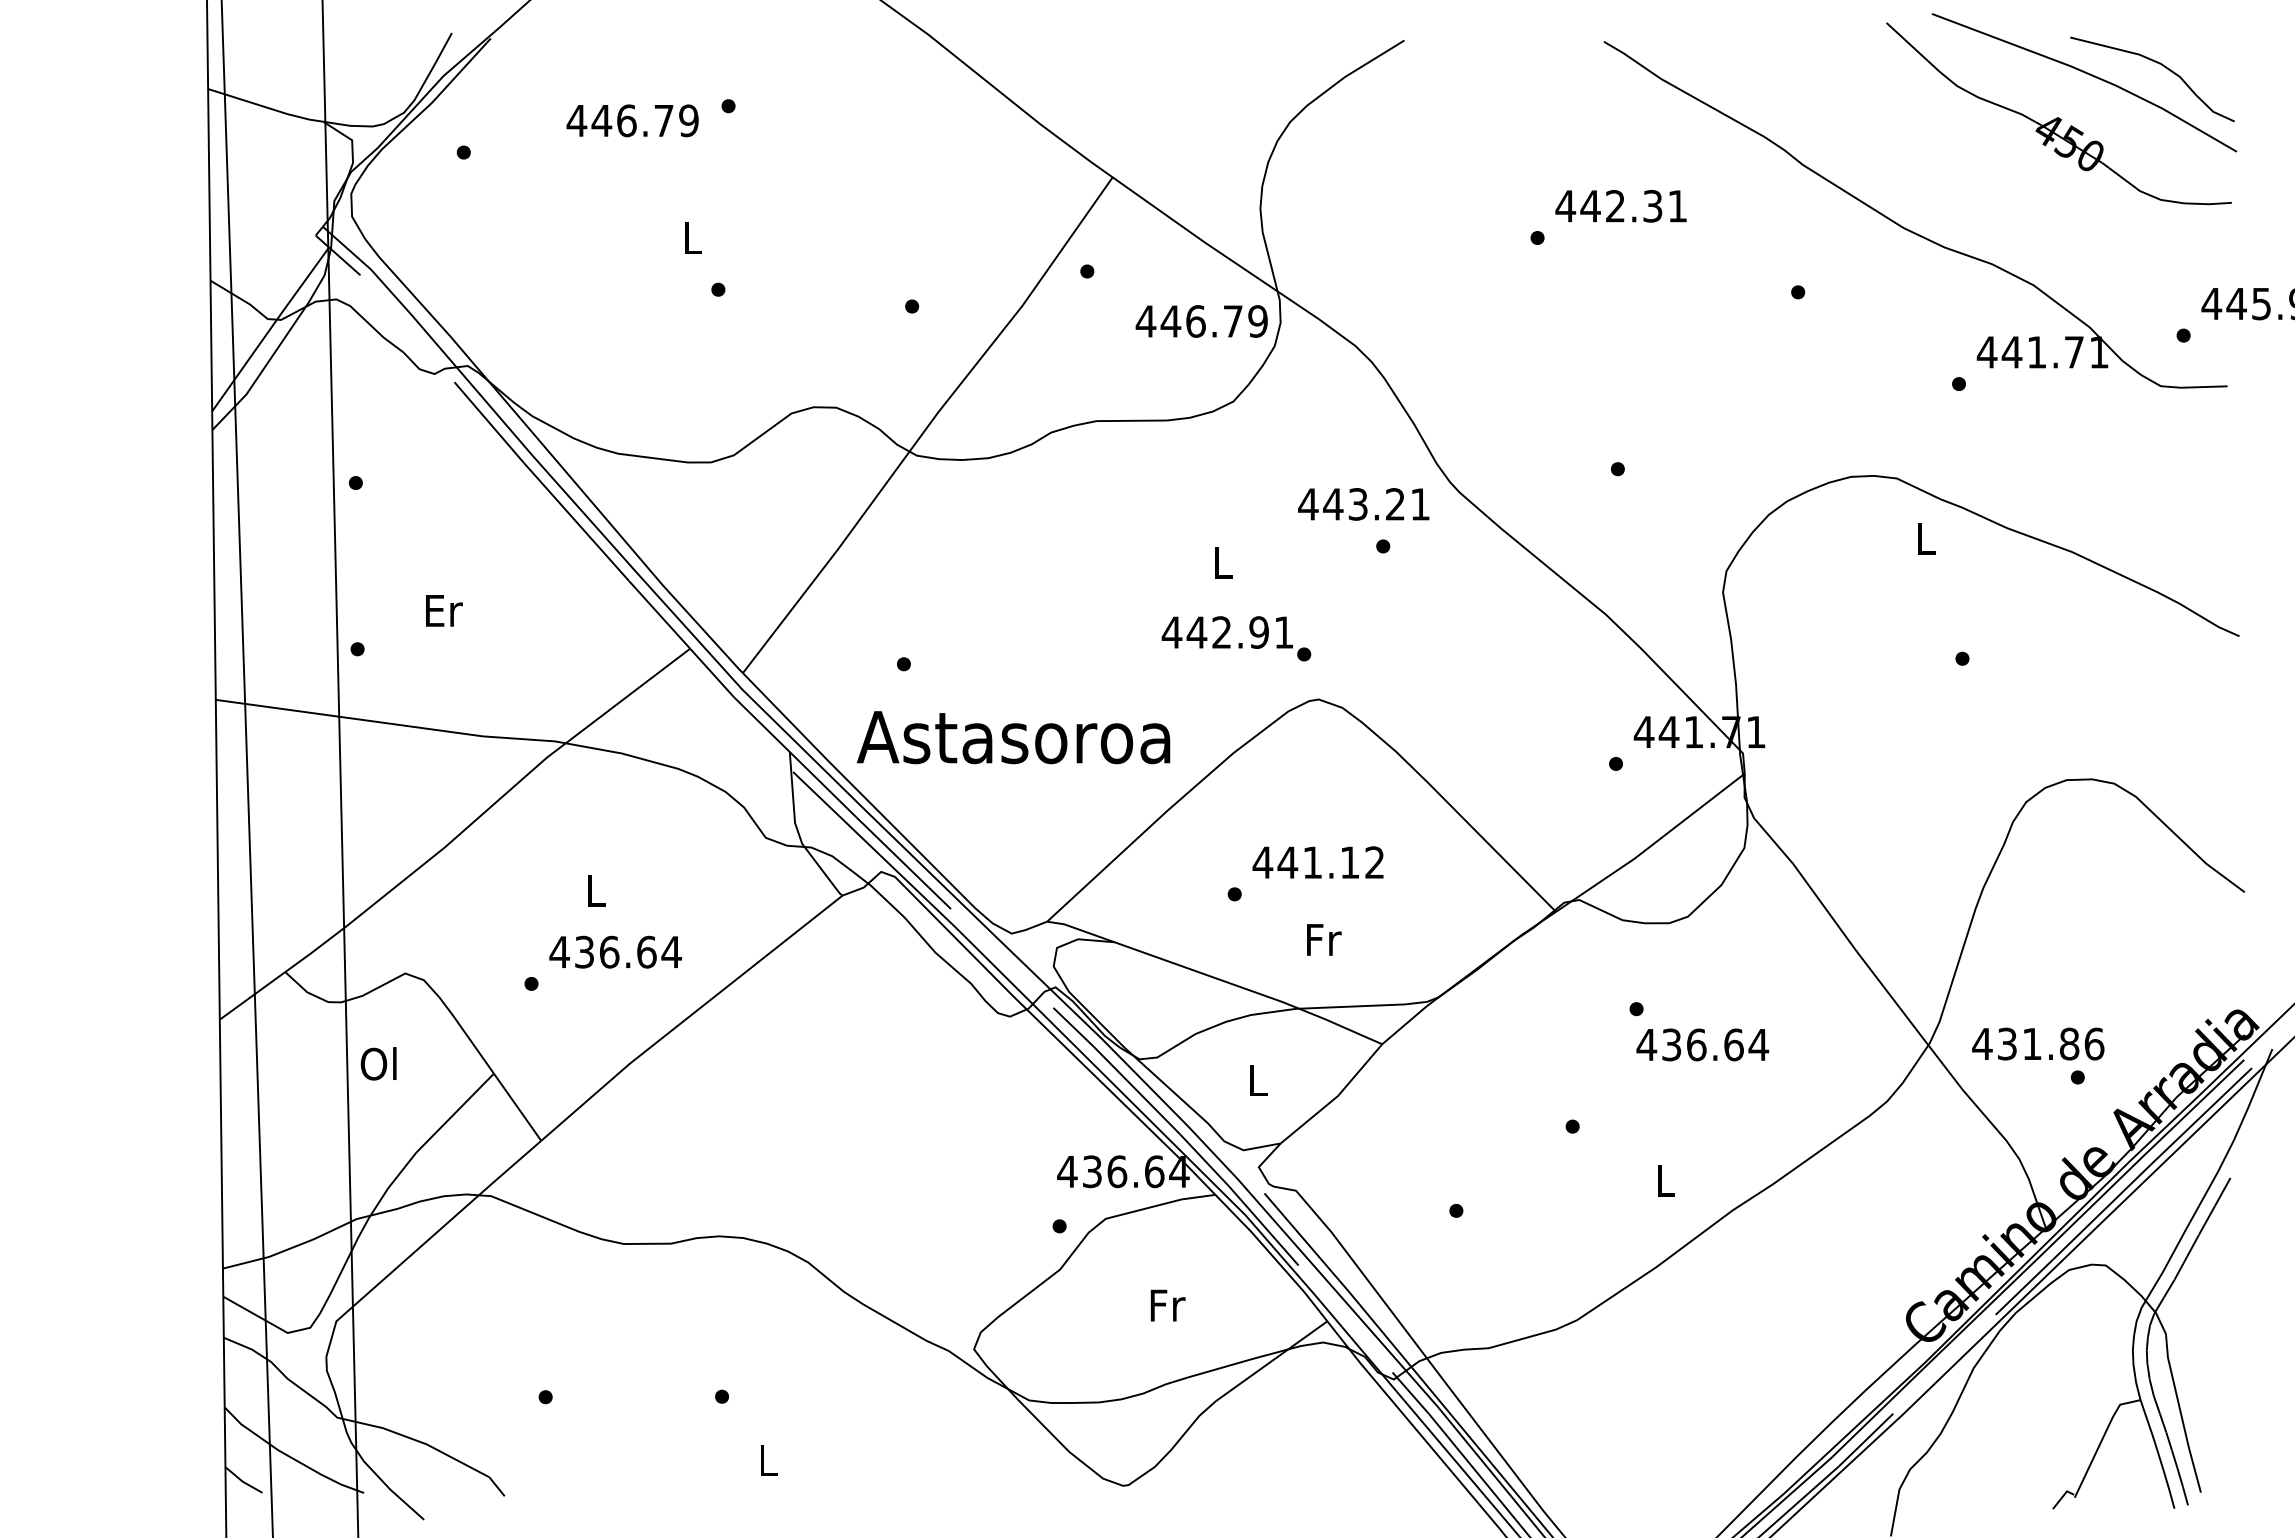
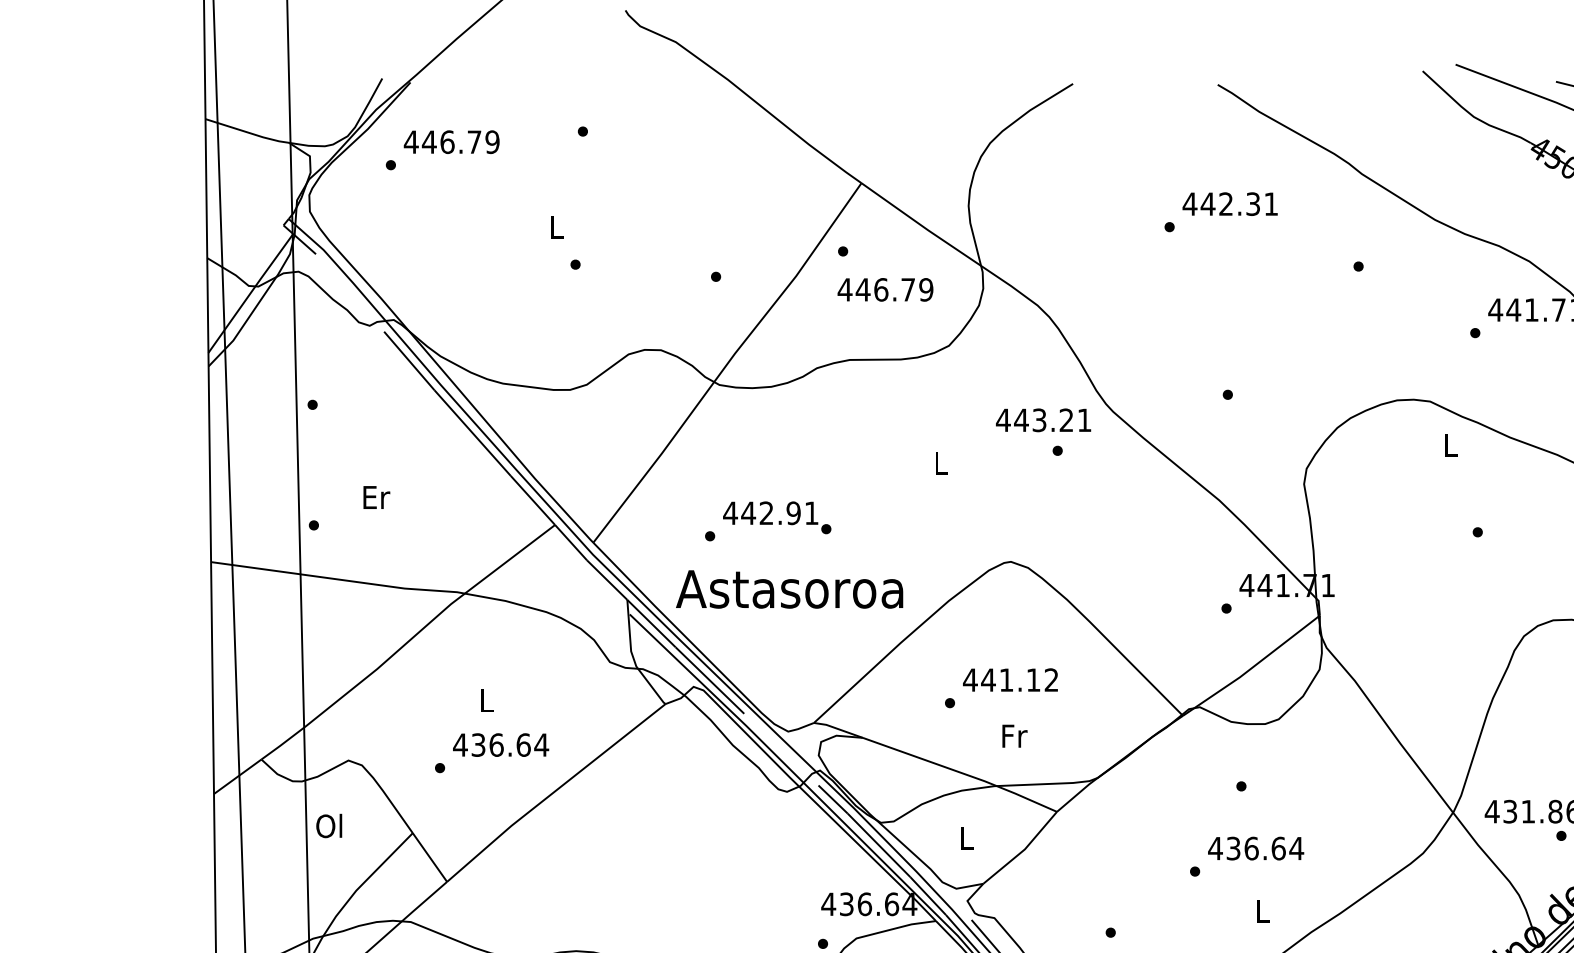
text: (632, 120) -> (451, 141), moved
text: (1201, 321) -> (885, 289), moved
text: (1236, 638) -> (777, 517), moved
text: (1702, 1044) -> (1255, 848), moved

